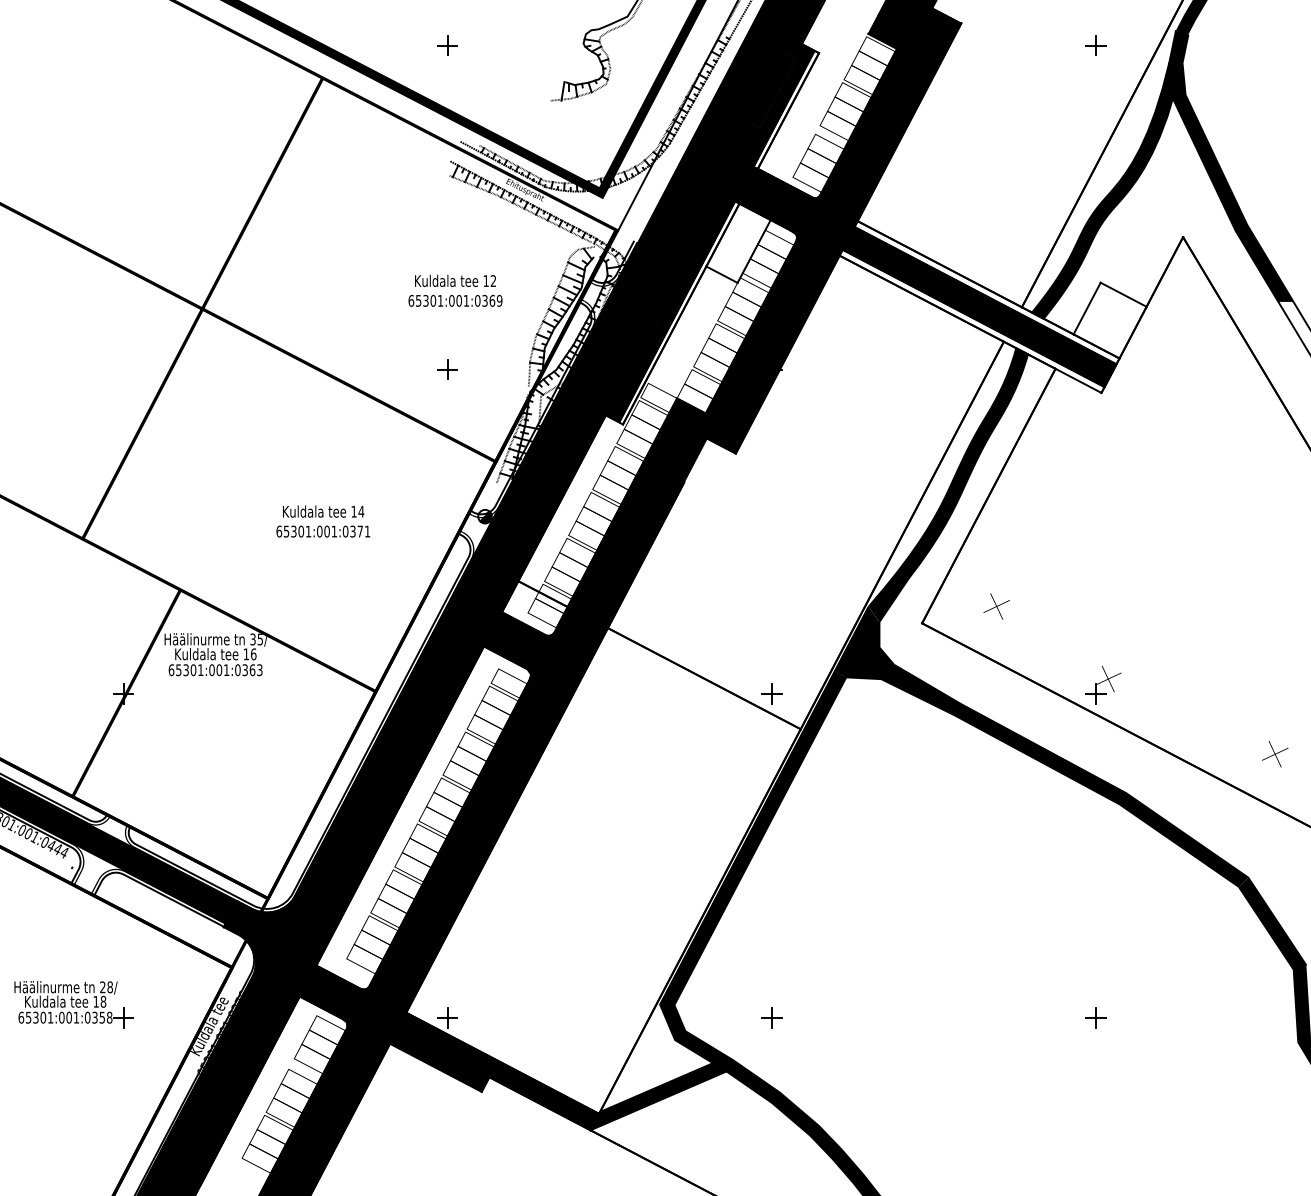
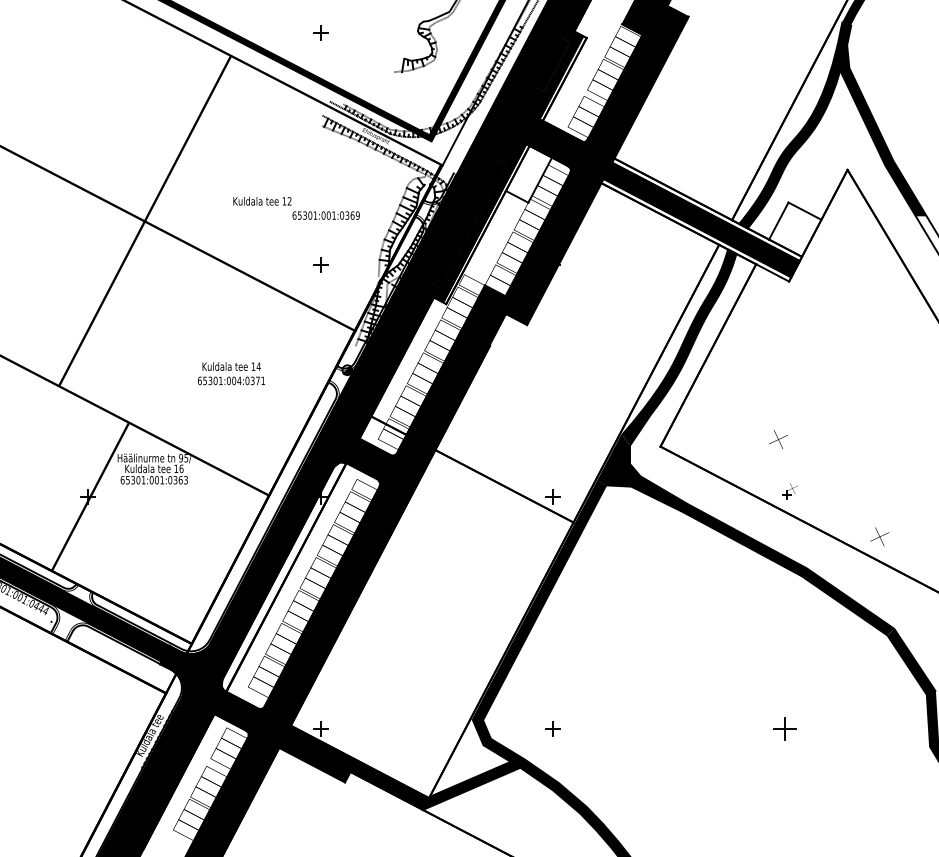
part: (1095, 45) -> (784, 32), removed
text: (455, 280) -> (262, 200), moved
text: (334, 531) -> (239, 380), 65301:001:0371 -> 65301:004:0371
part: (996, 606) -> (778, 439), moved
text: (252, 639) -> (180, 458), 35/ -> 95/
part: (1103, 685) -> (790, 491), size x0.6
part: (1275, 754) -> (880, 537), moved
fill: (396, 805) -> (283, 577), removed
part: (73, 1004) -> (52, 719), removed
part: (1095, 1017) -> (784, 729), size x1.6

